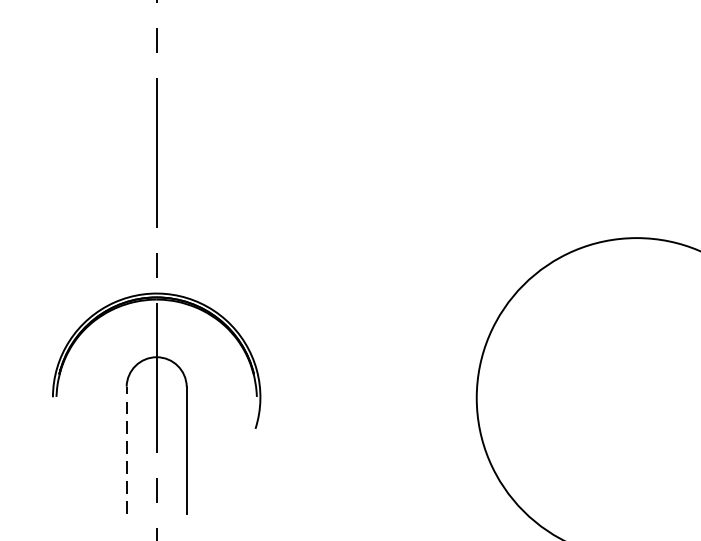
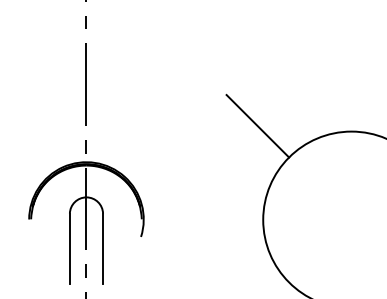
line: (466, 228) -> (257, 126), added
line: (125, 449) -> (69, 248), dashed -> solid

